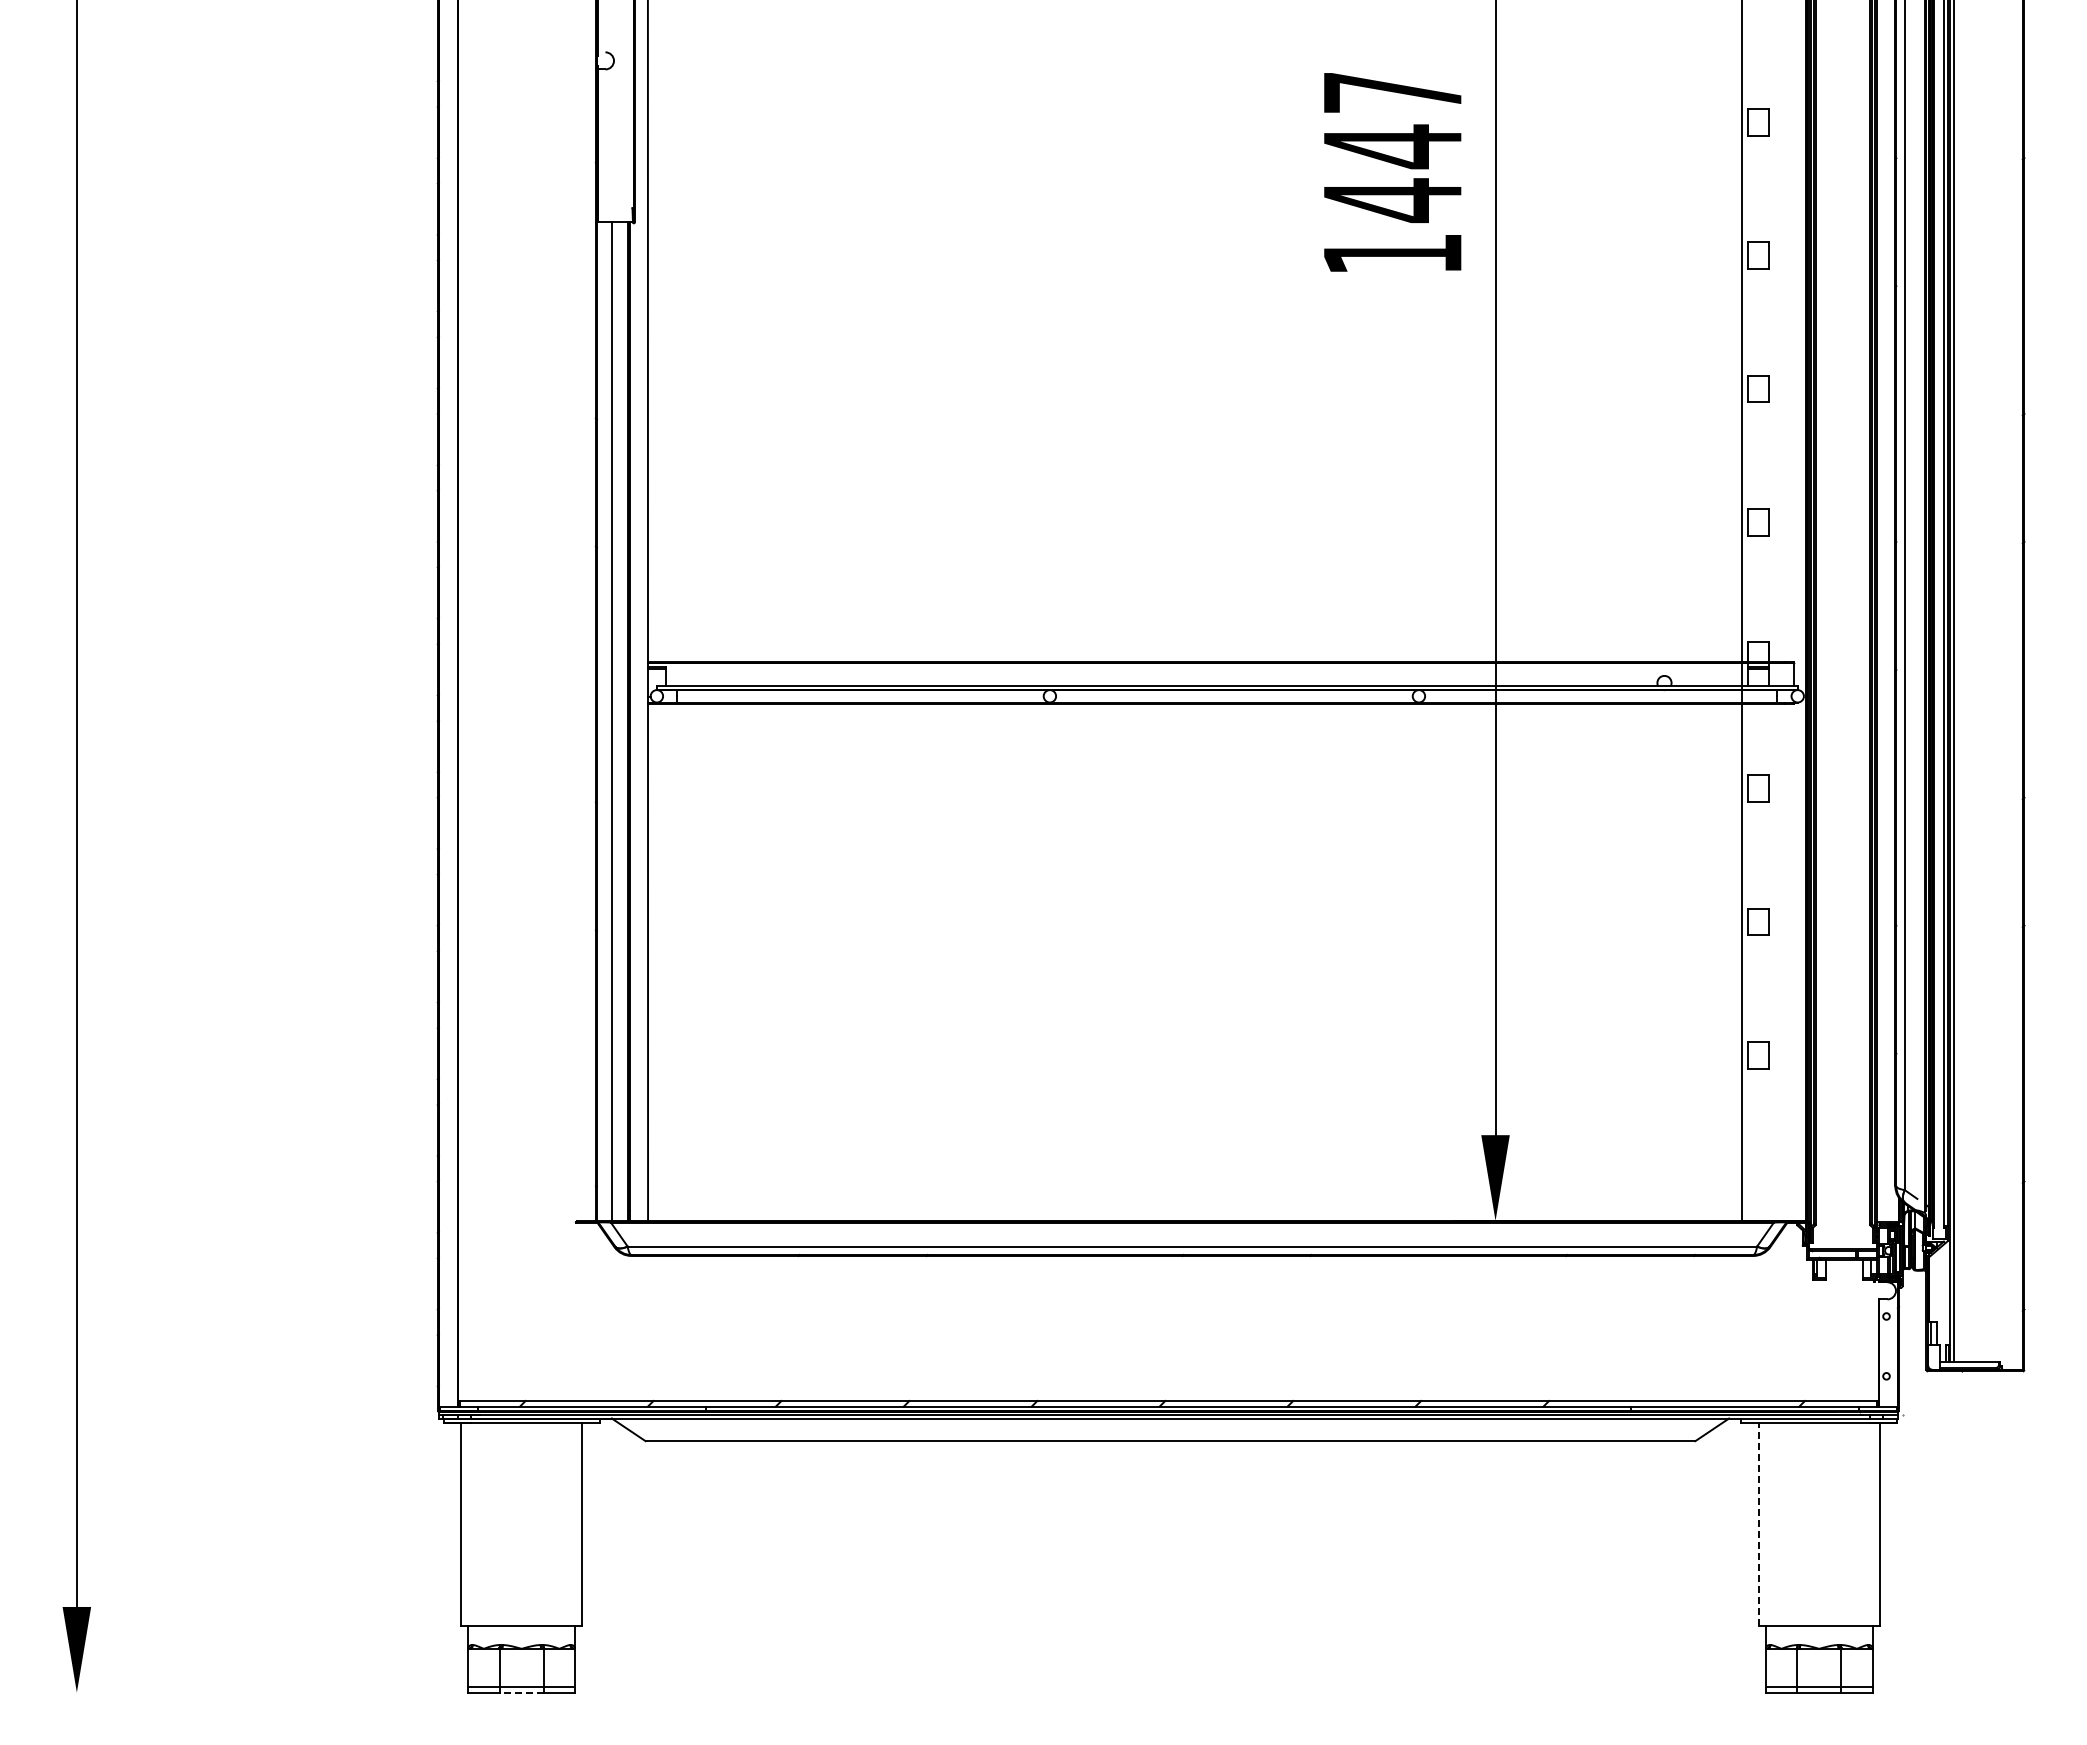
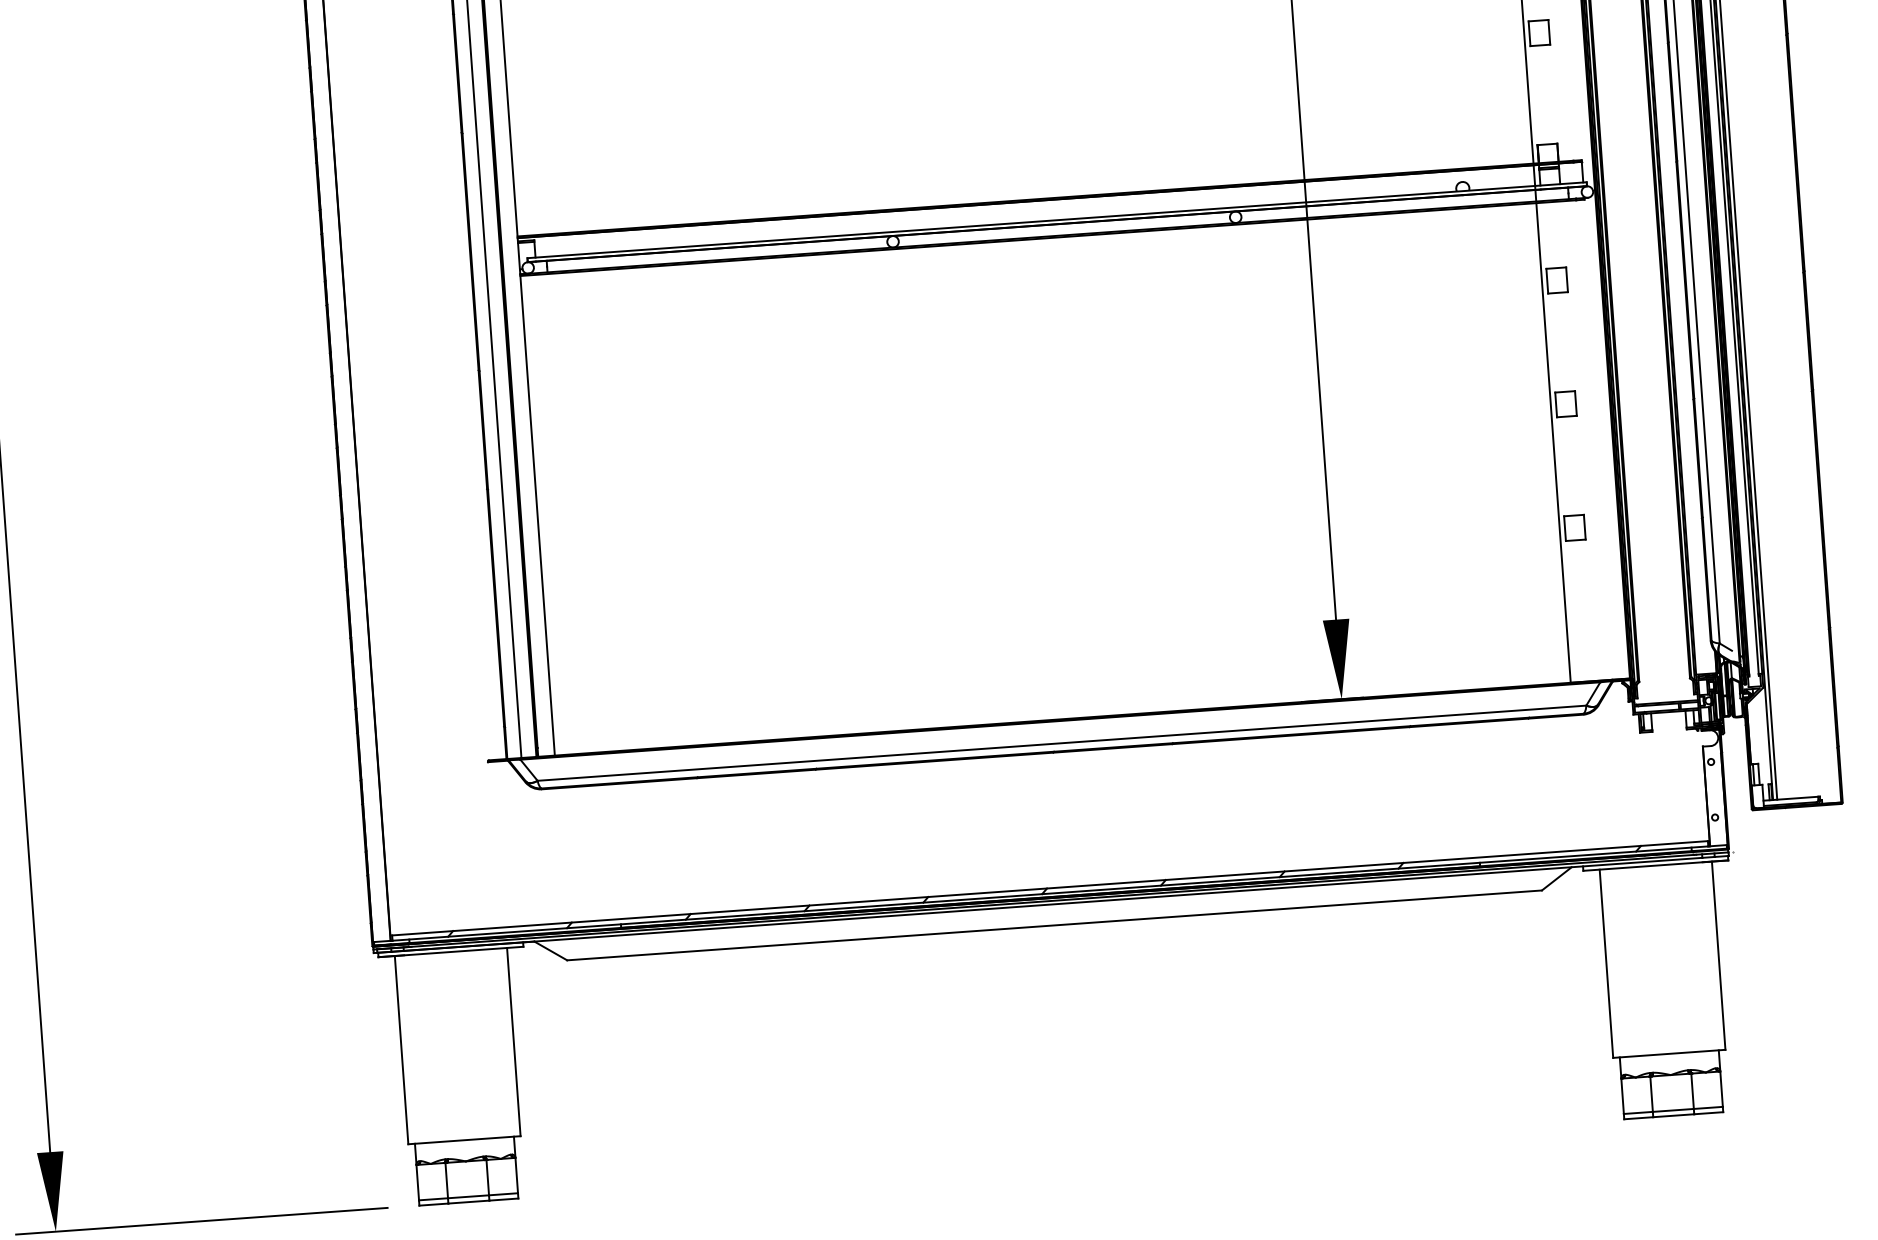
line: (1758, 1524) -> (1606, 963), dashed -> solid
line: (234, 1692) -> (202, 1221), added
line: (521, 1692) -> (468, 1201), dashed -> solid

